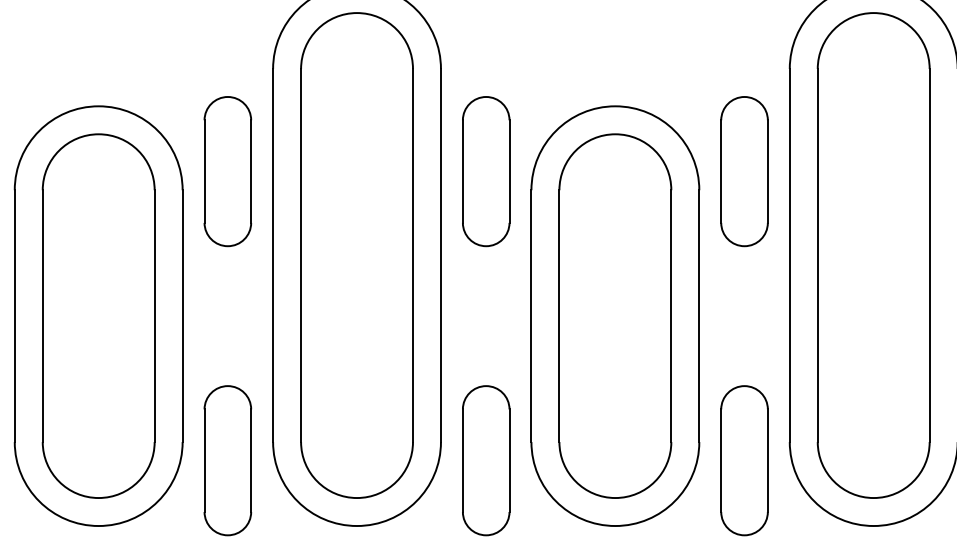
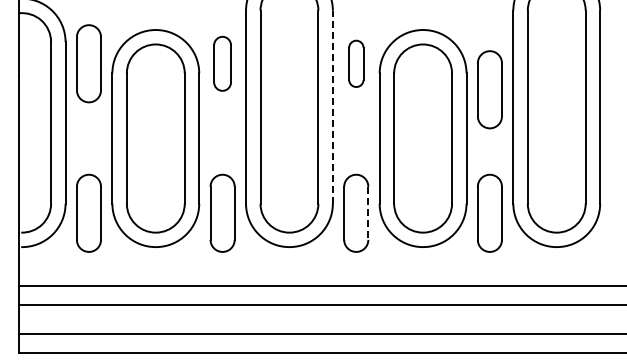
part: (227, 171) -> (222, 63), size x0.7
part: (486, 171) -> (356, 63), size x0.6
part: (743, 171) -> (489, 89), moved
line: (440, 254) -> (332, 106), solid -> dashed
line: (509, 461) -> (368, 213), solid -> dashed

